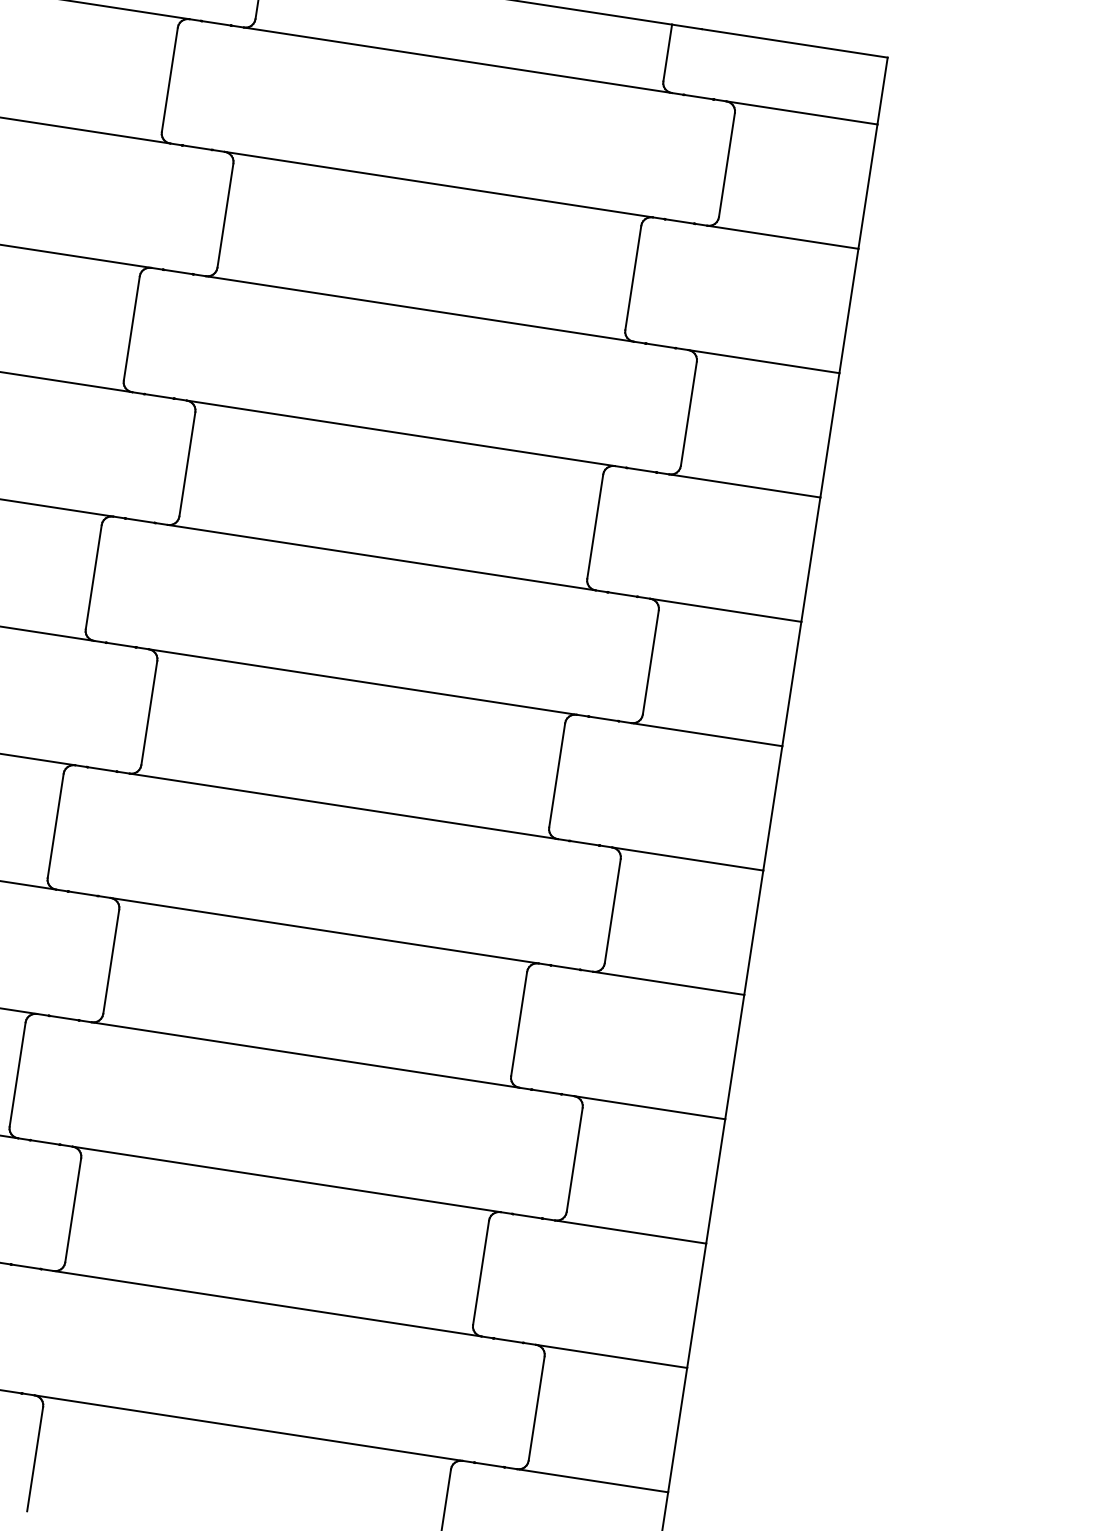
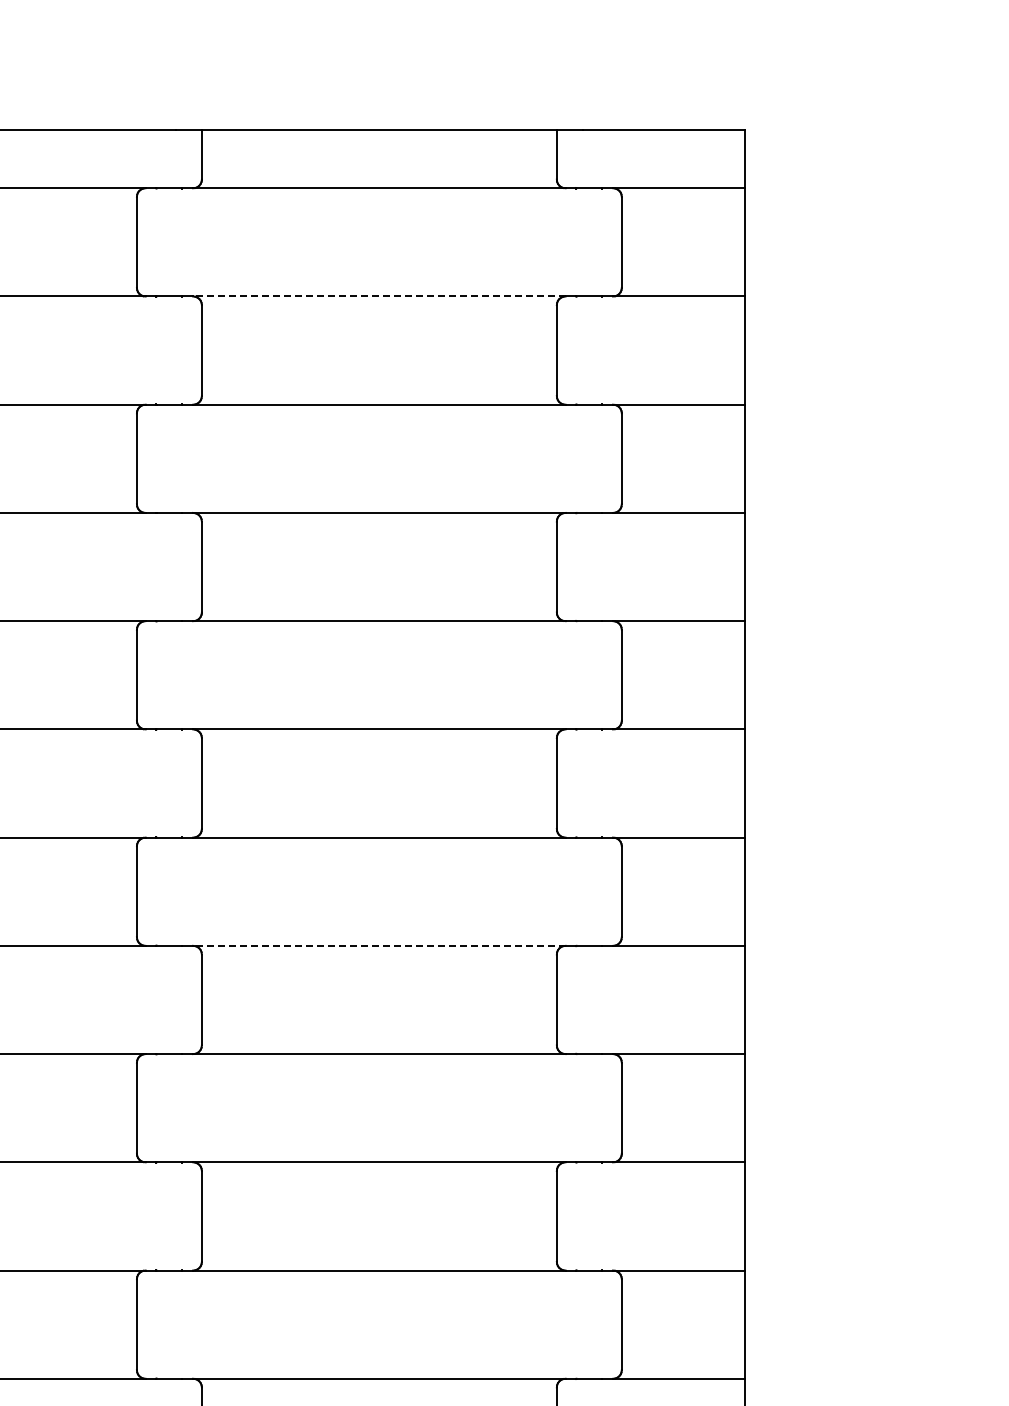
line: (437, 184) -> (378, 296), solid -> dashed
line: (323, 930) -> (378, 945), solid -> dashed

